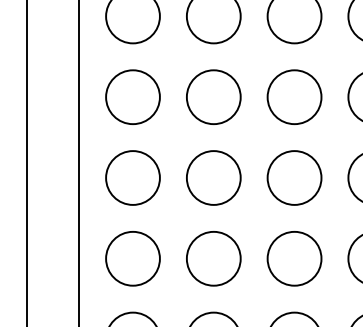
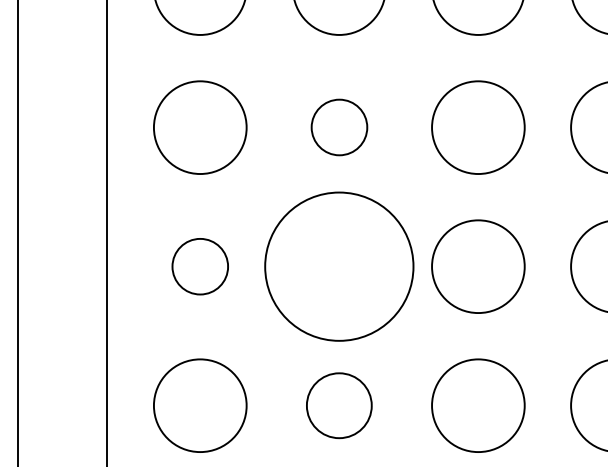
circle: (213, 96) -> (338, 126), size x0.6
circle: (132, 177) -> (199, 265), size x0.6
circle: (213, 177) -> (338, 265), size x1.6
circle: (213, 258) -> (338, 405), size x0.7

